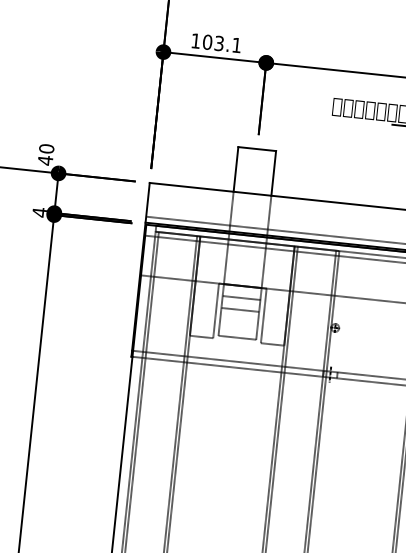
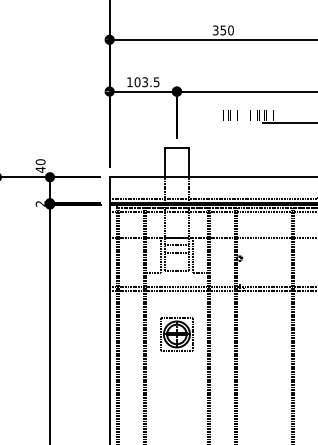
text: (236, 45) -> (156, 82), 103.1 -> 103.5
text: (39, 212) -> (40, 203), 4 -> 2
part: (226, 434) -> (176, 334), added

